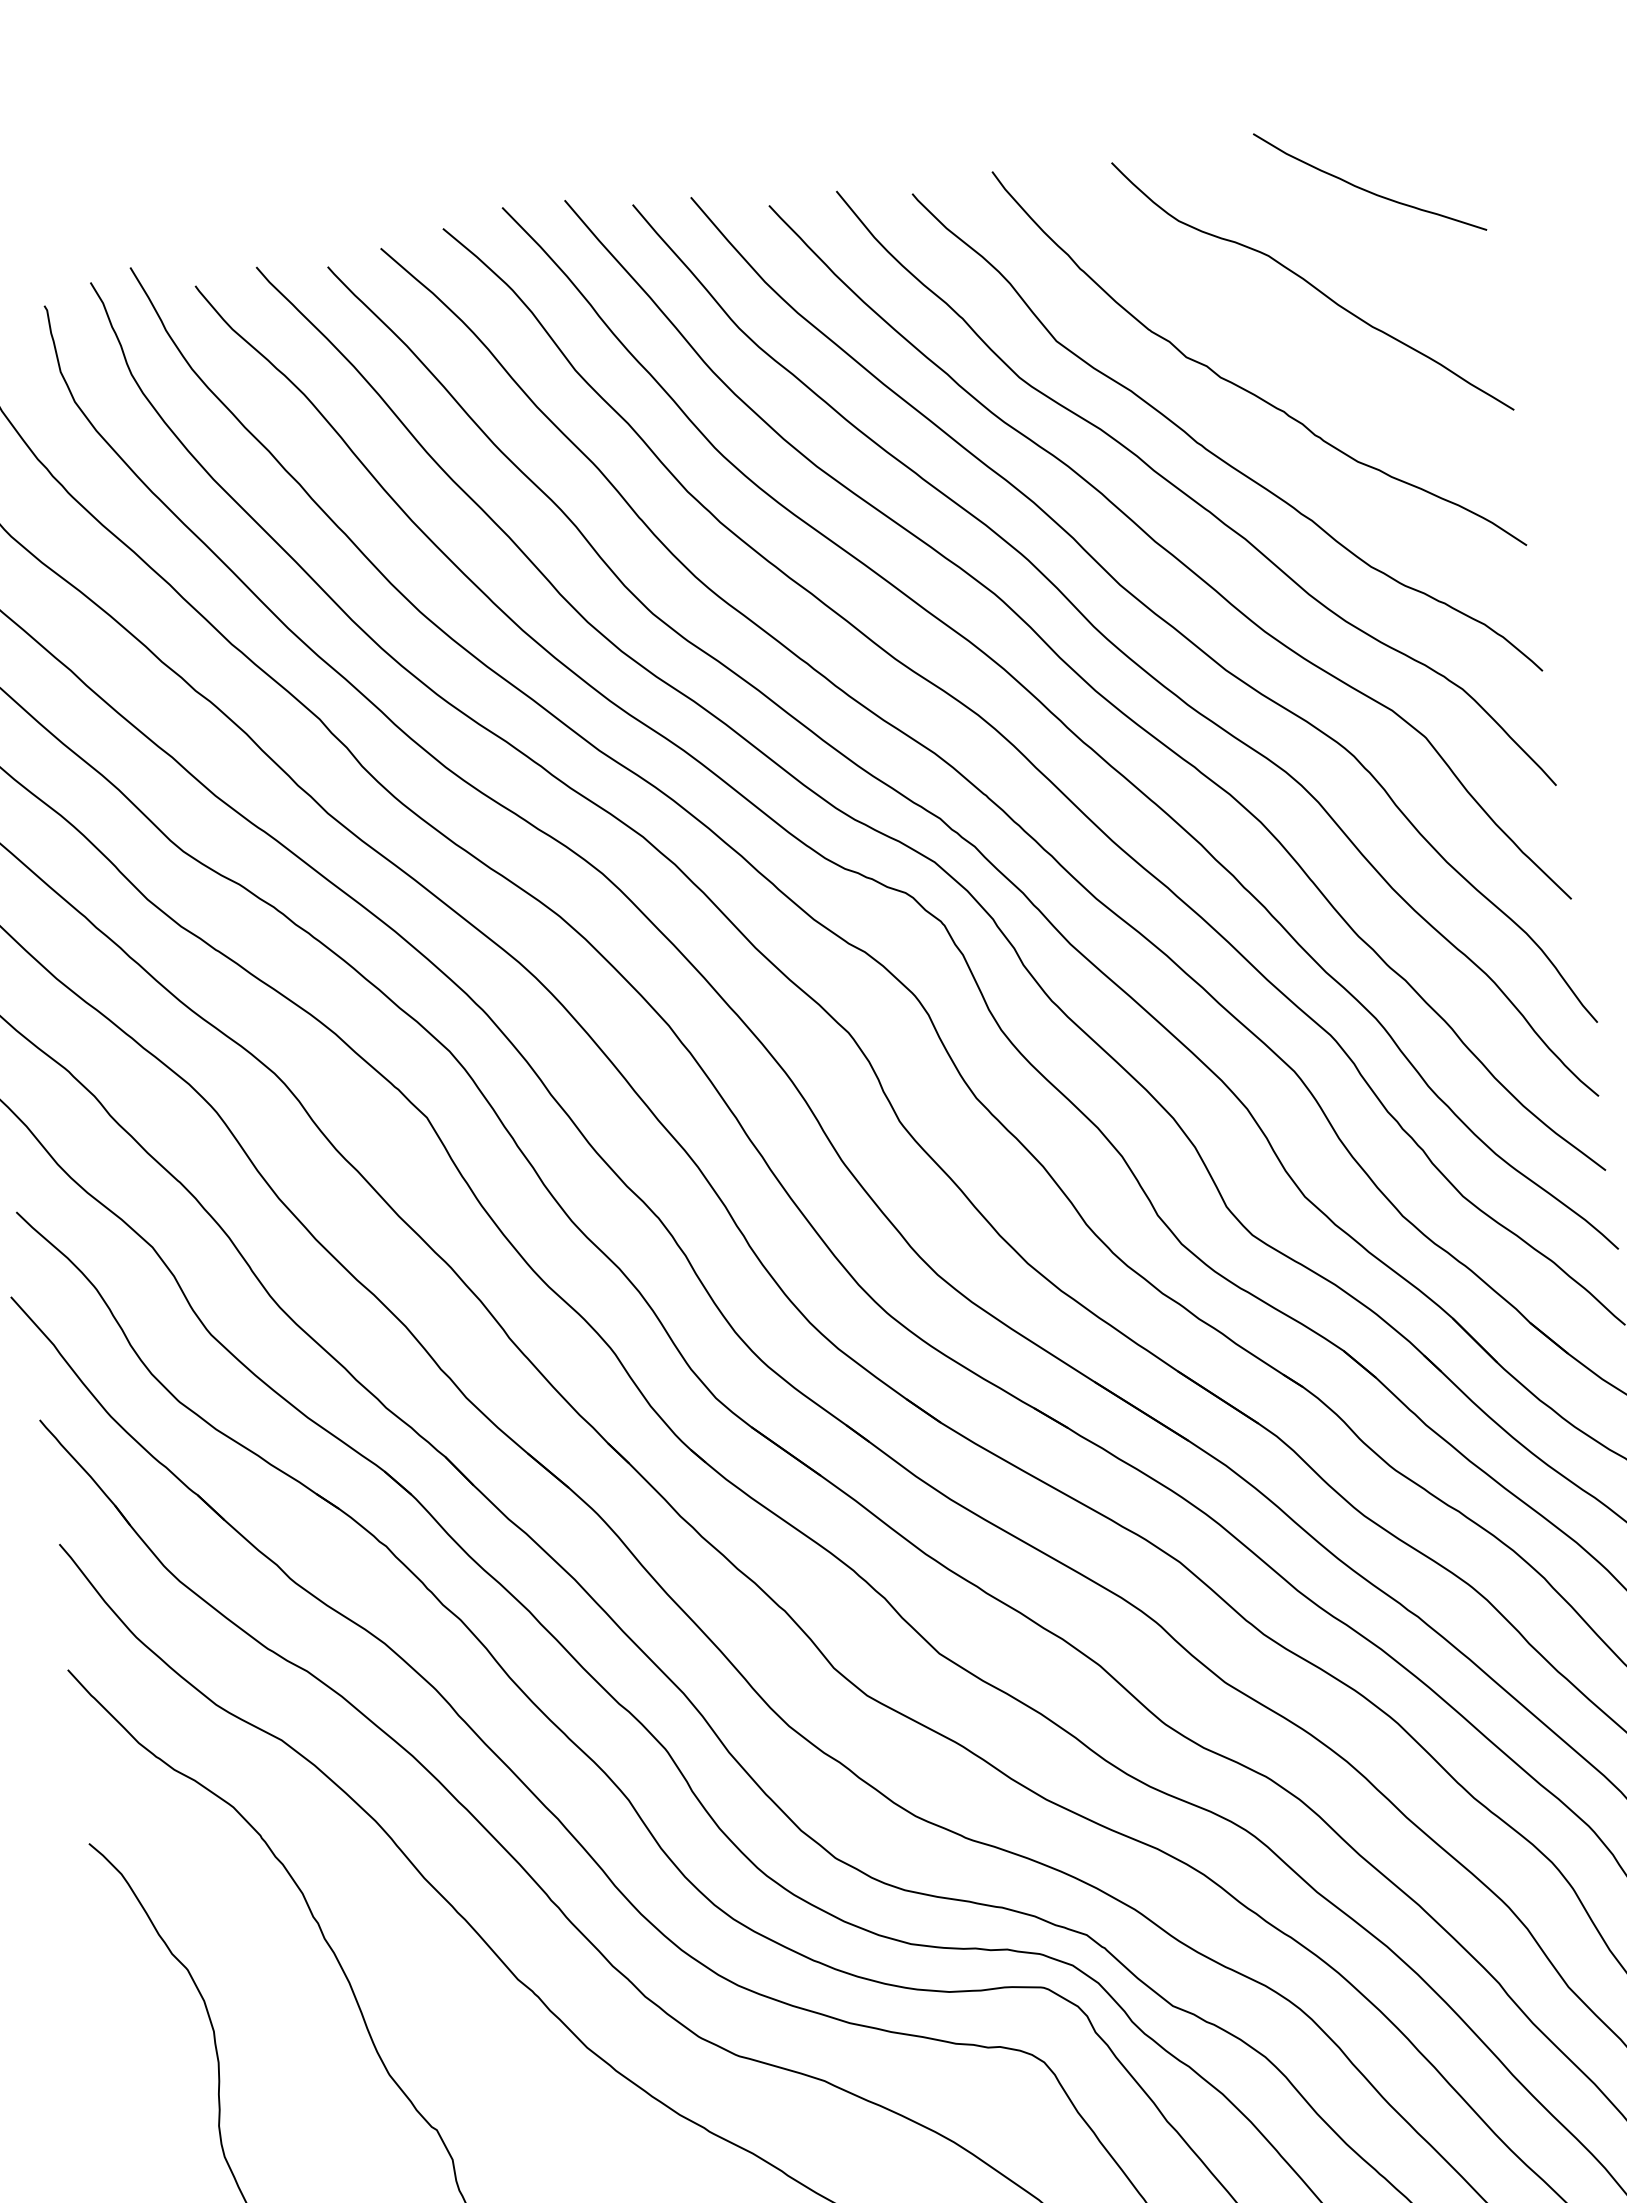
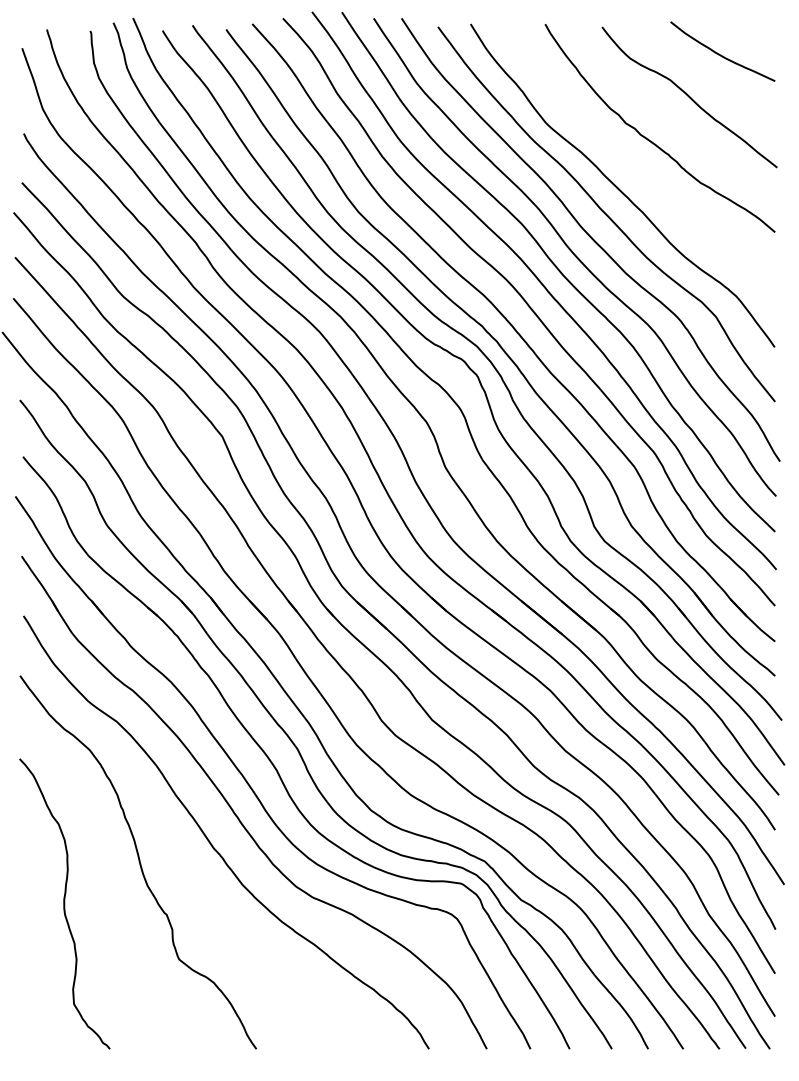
curve: (1214, 451) -> (633, 169), removed

